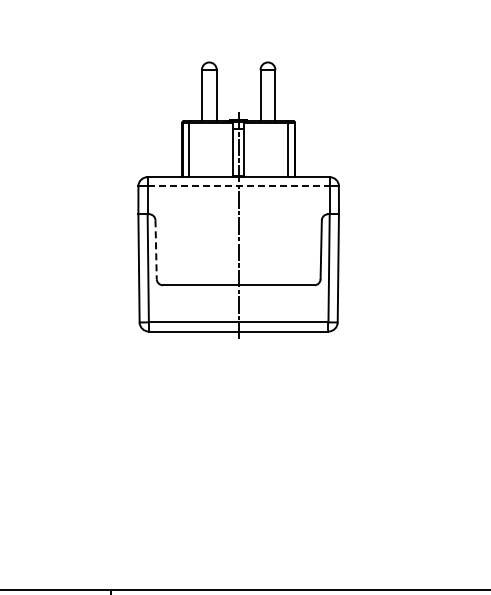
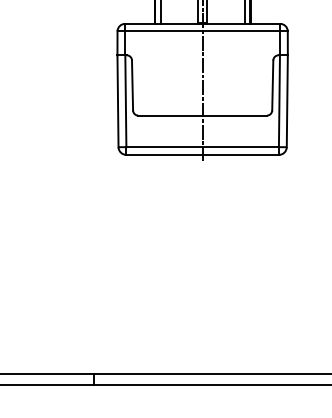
line: (239, 186) -> (203, 31), dashed -> solid
line: (156, 250) -> (132, 86), dashed -> solid

